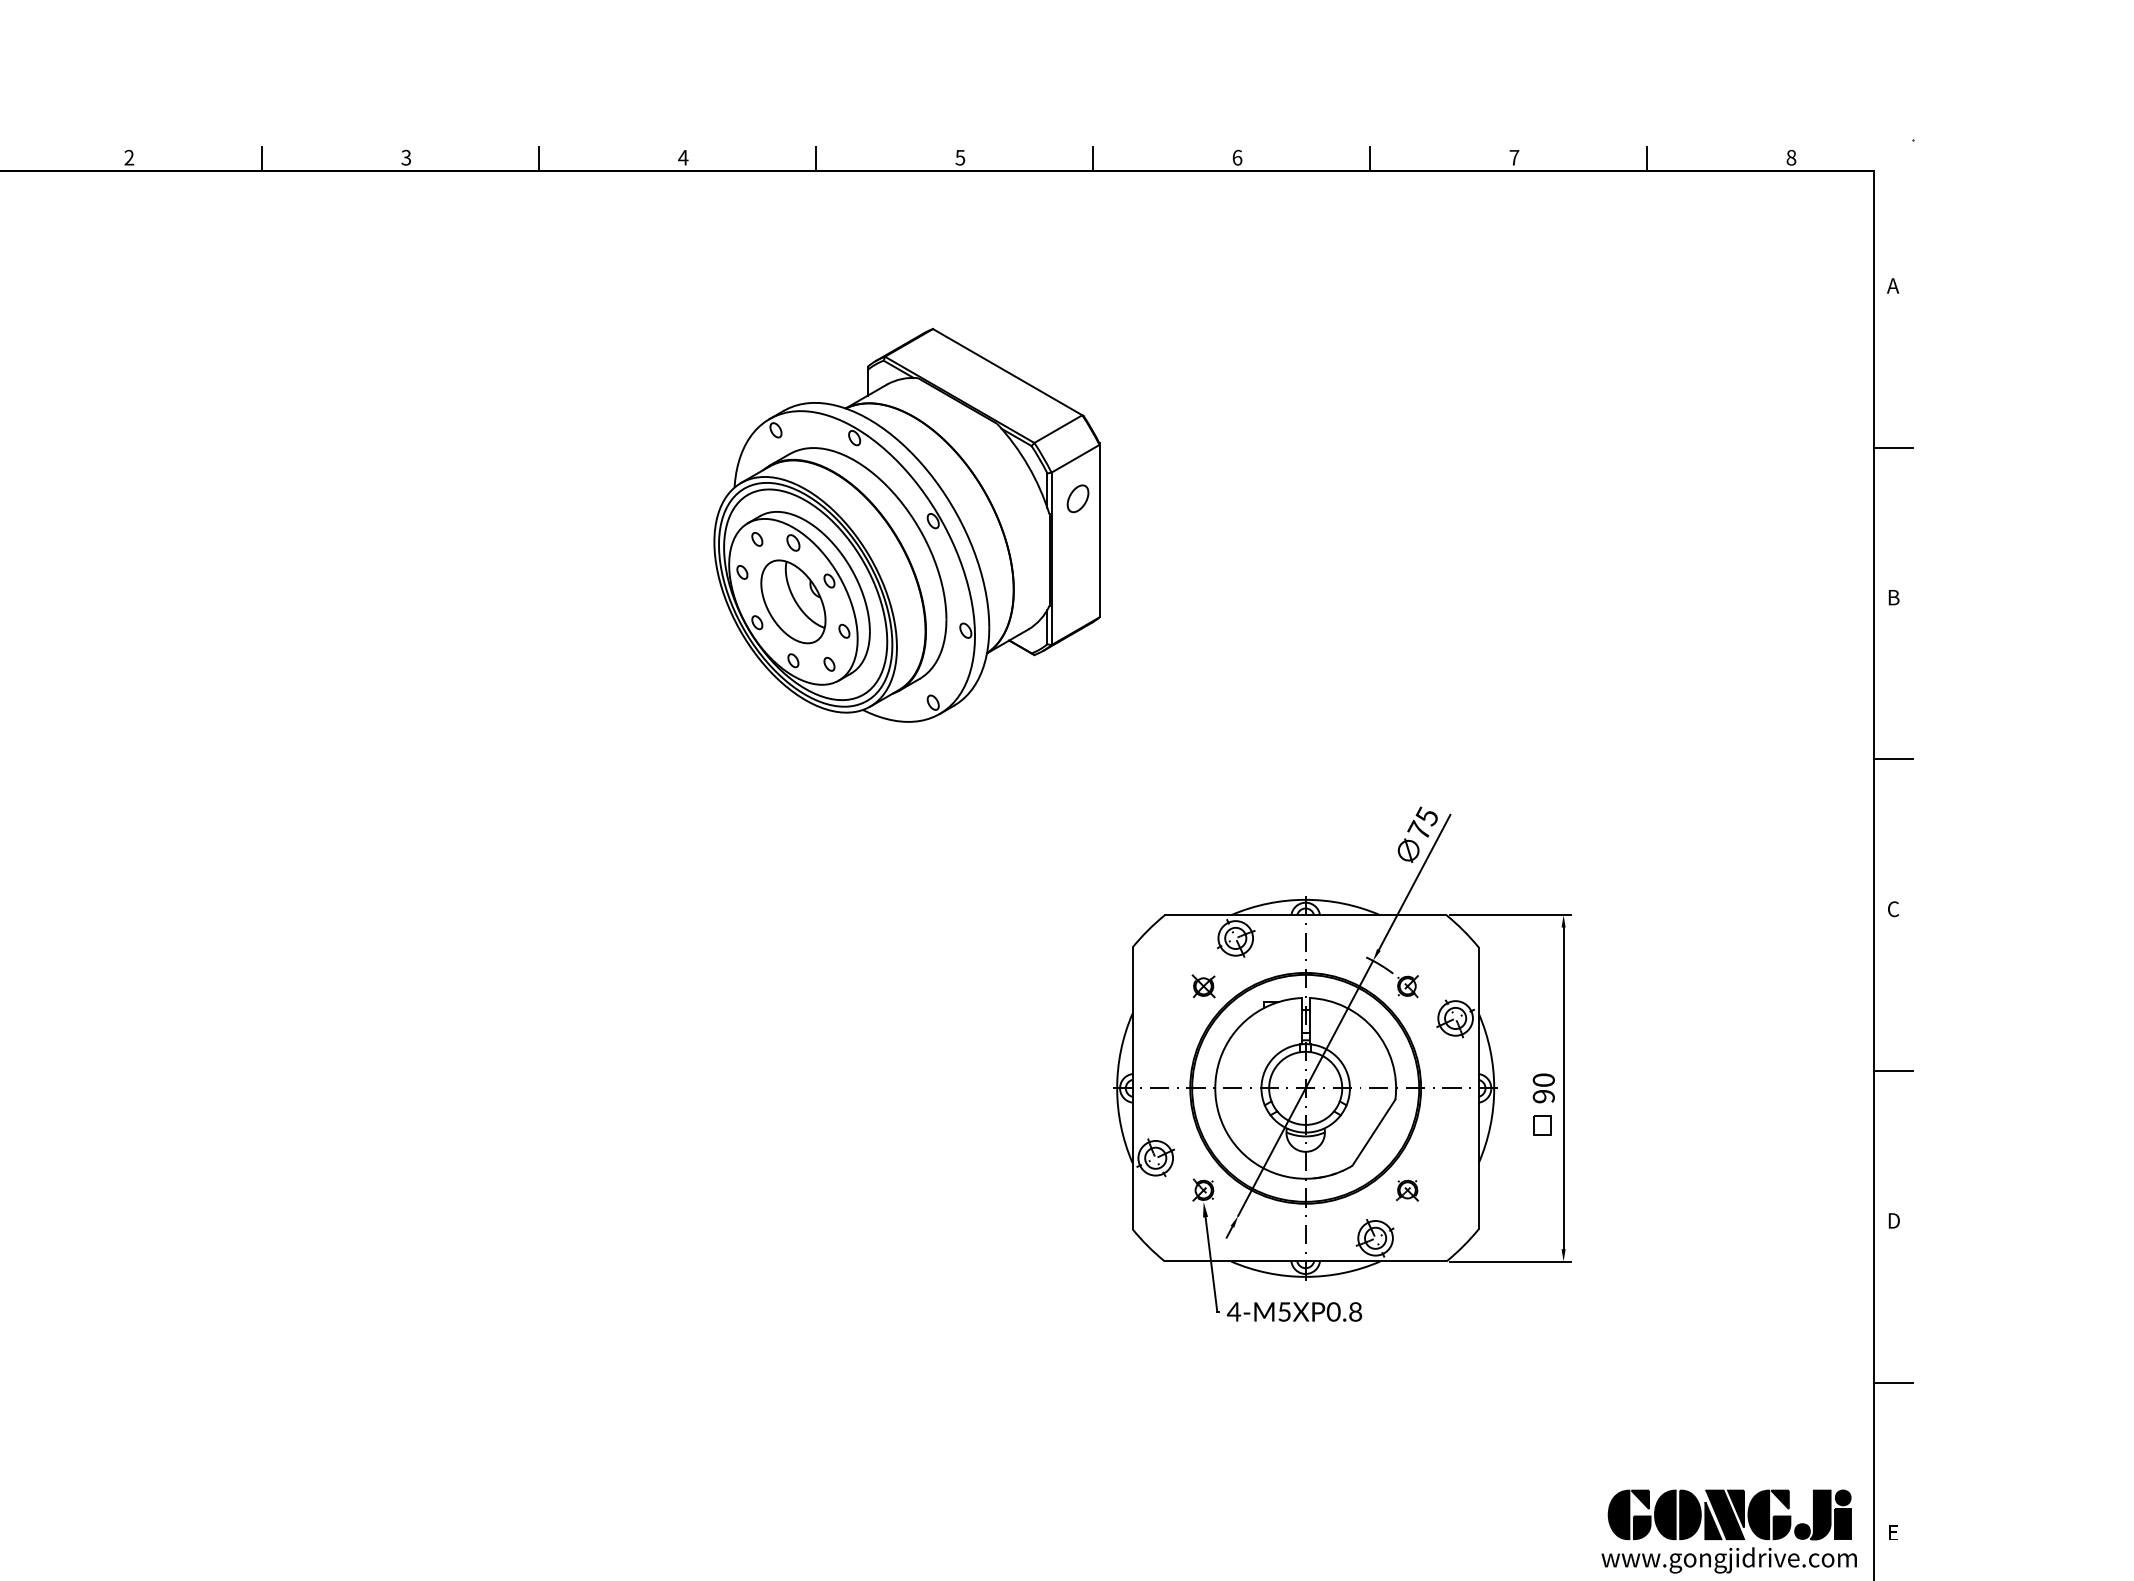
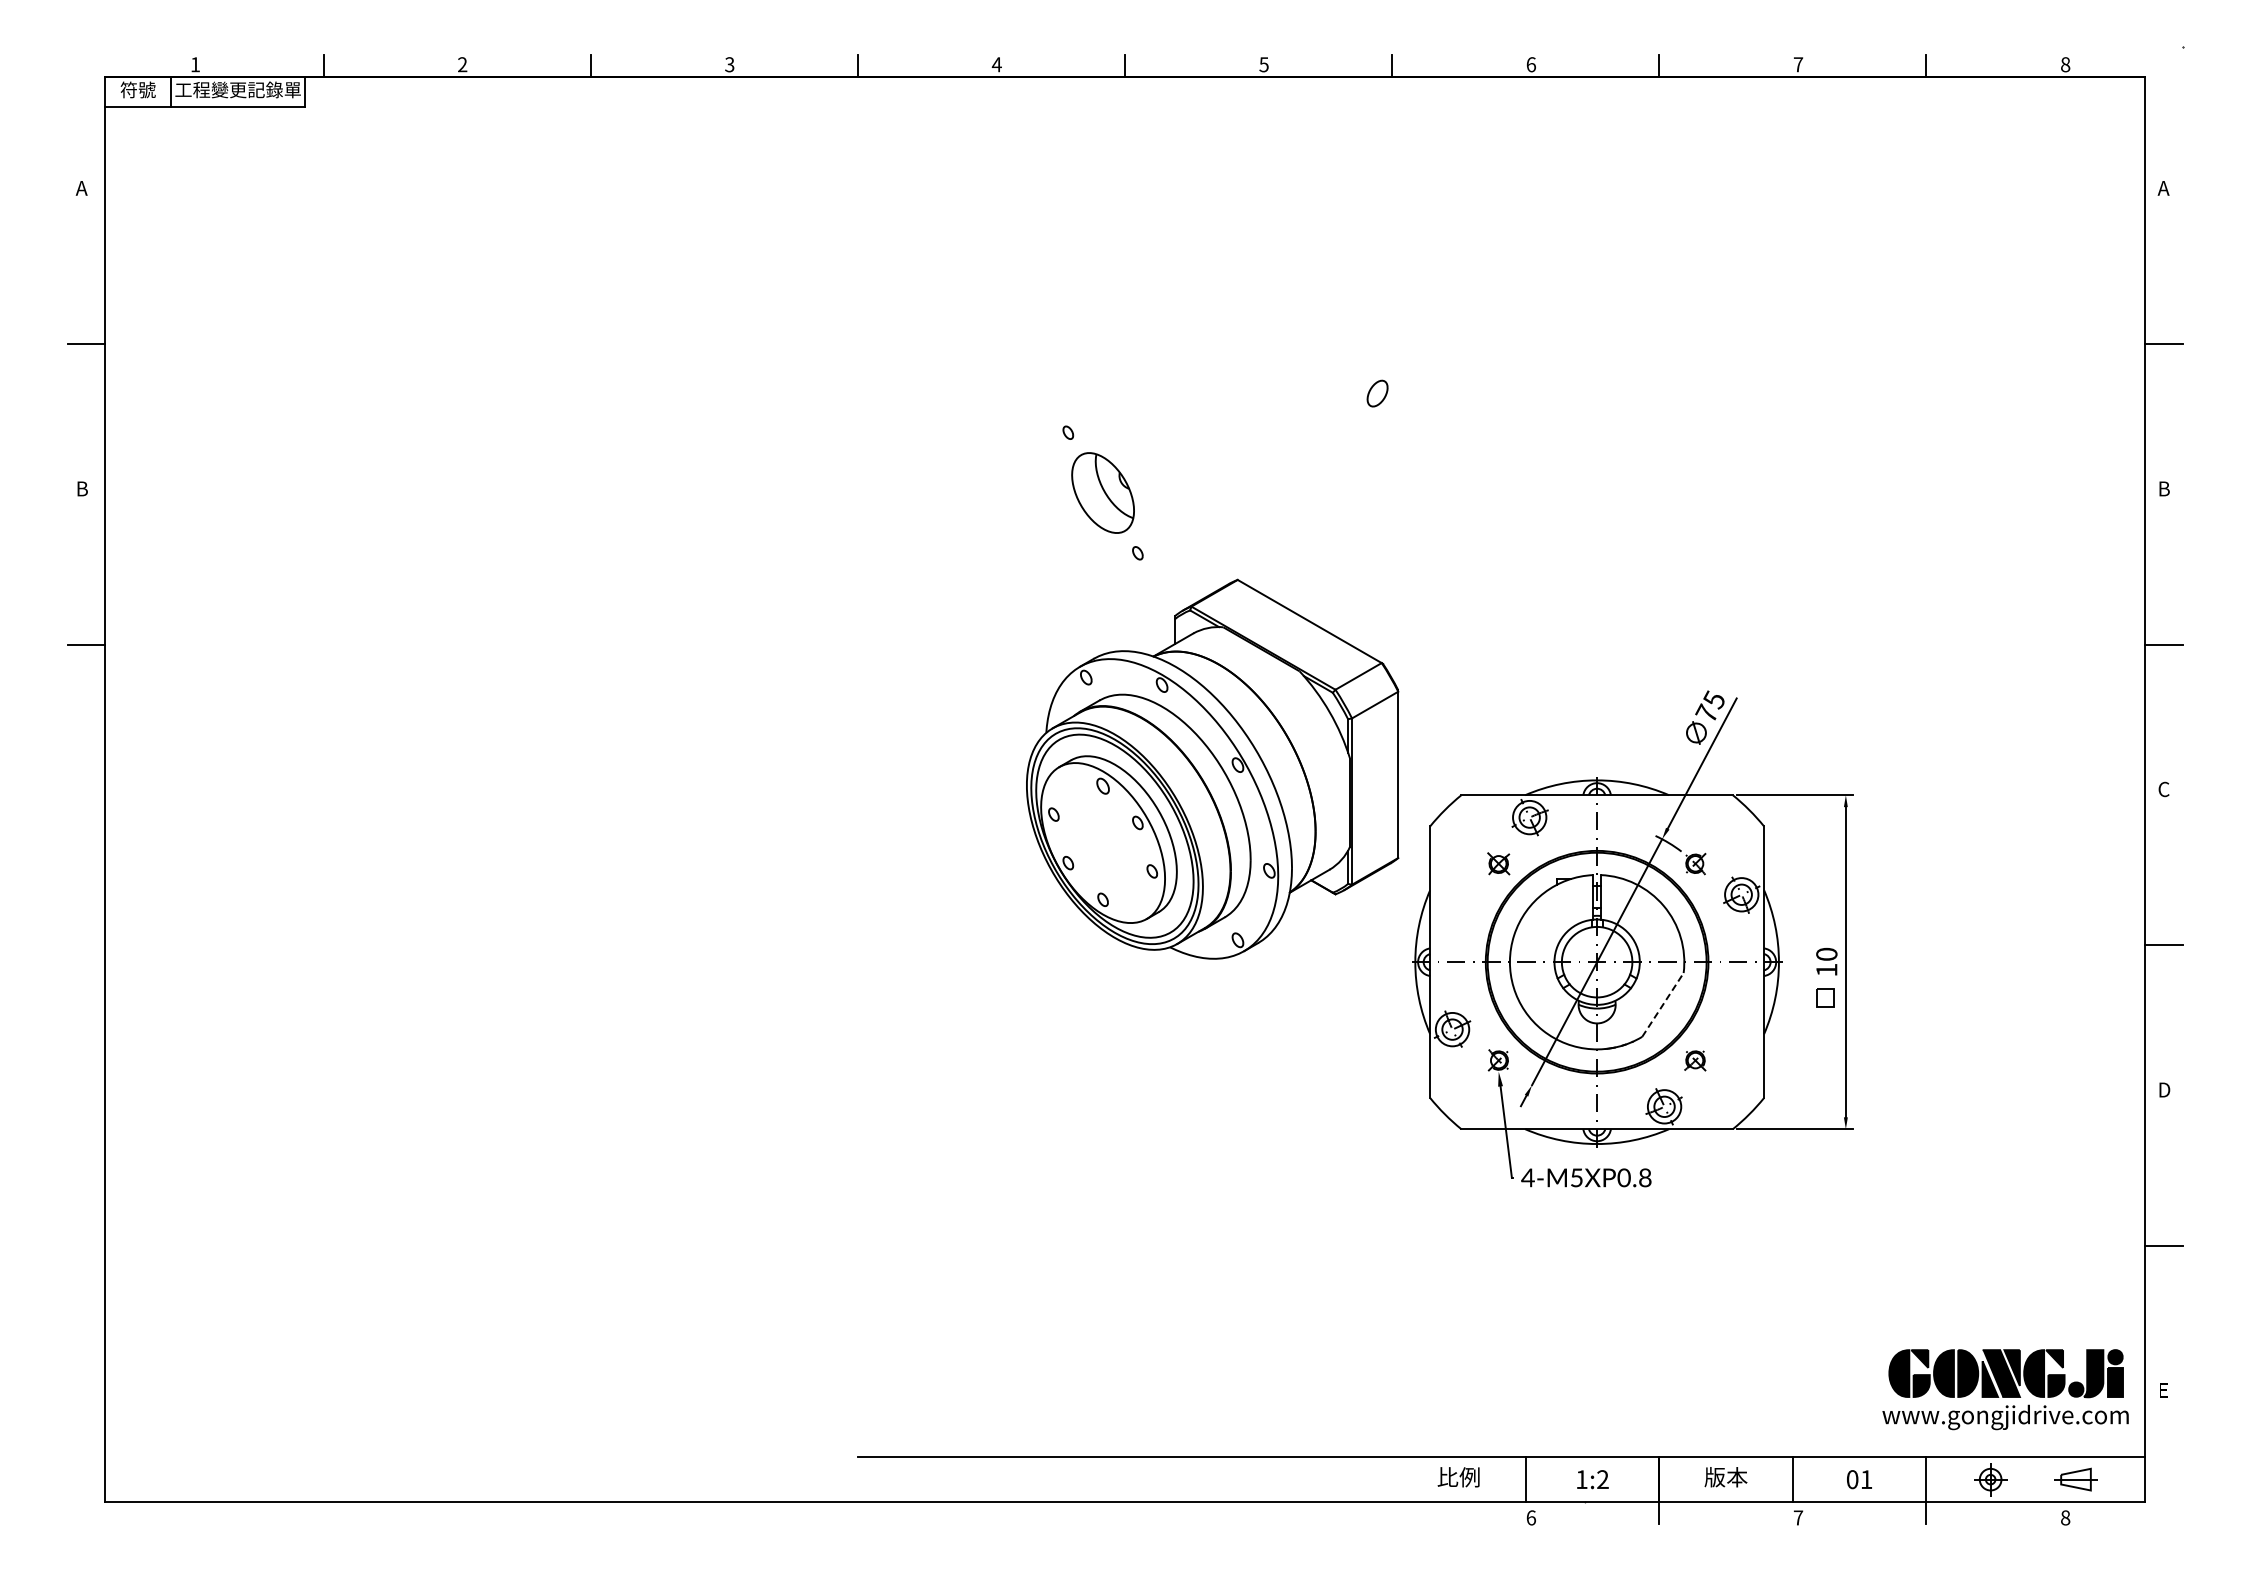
part: (906, 524) -> (1212, 768), moved
text: (1543, 1095) -> (1826, 969), 90 -> 10
line: (1374, 1132) -> (1663, 1004), solid -> dashed

